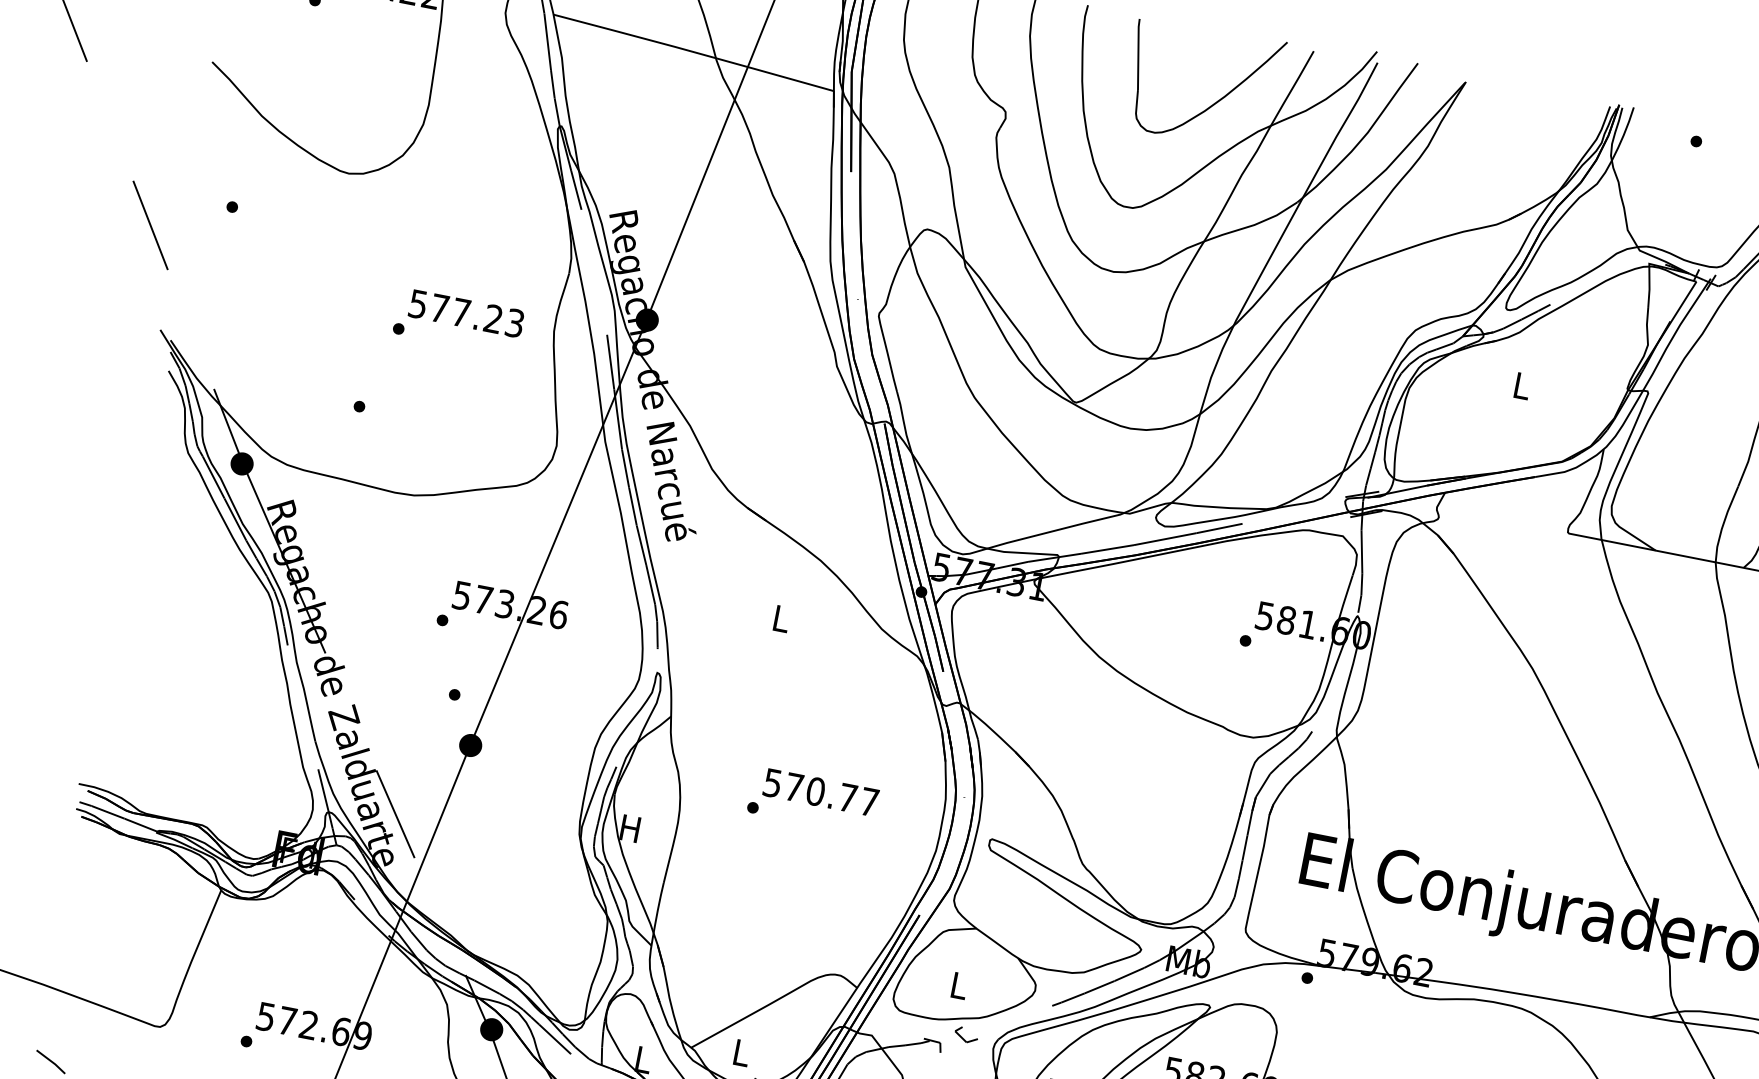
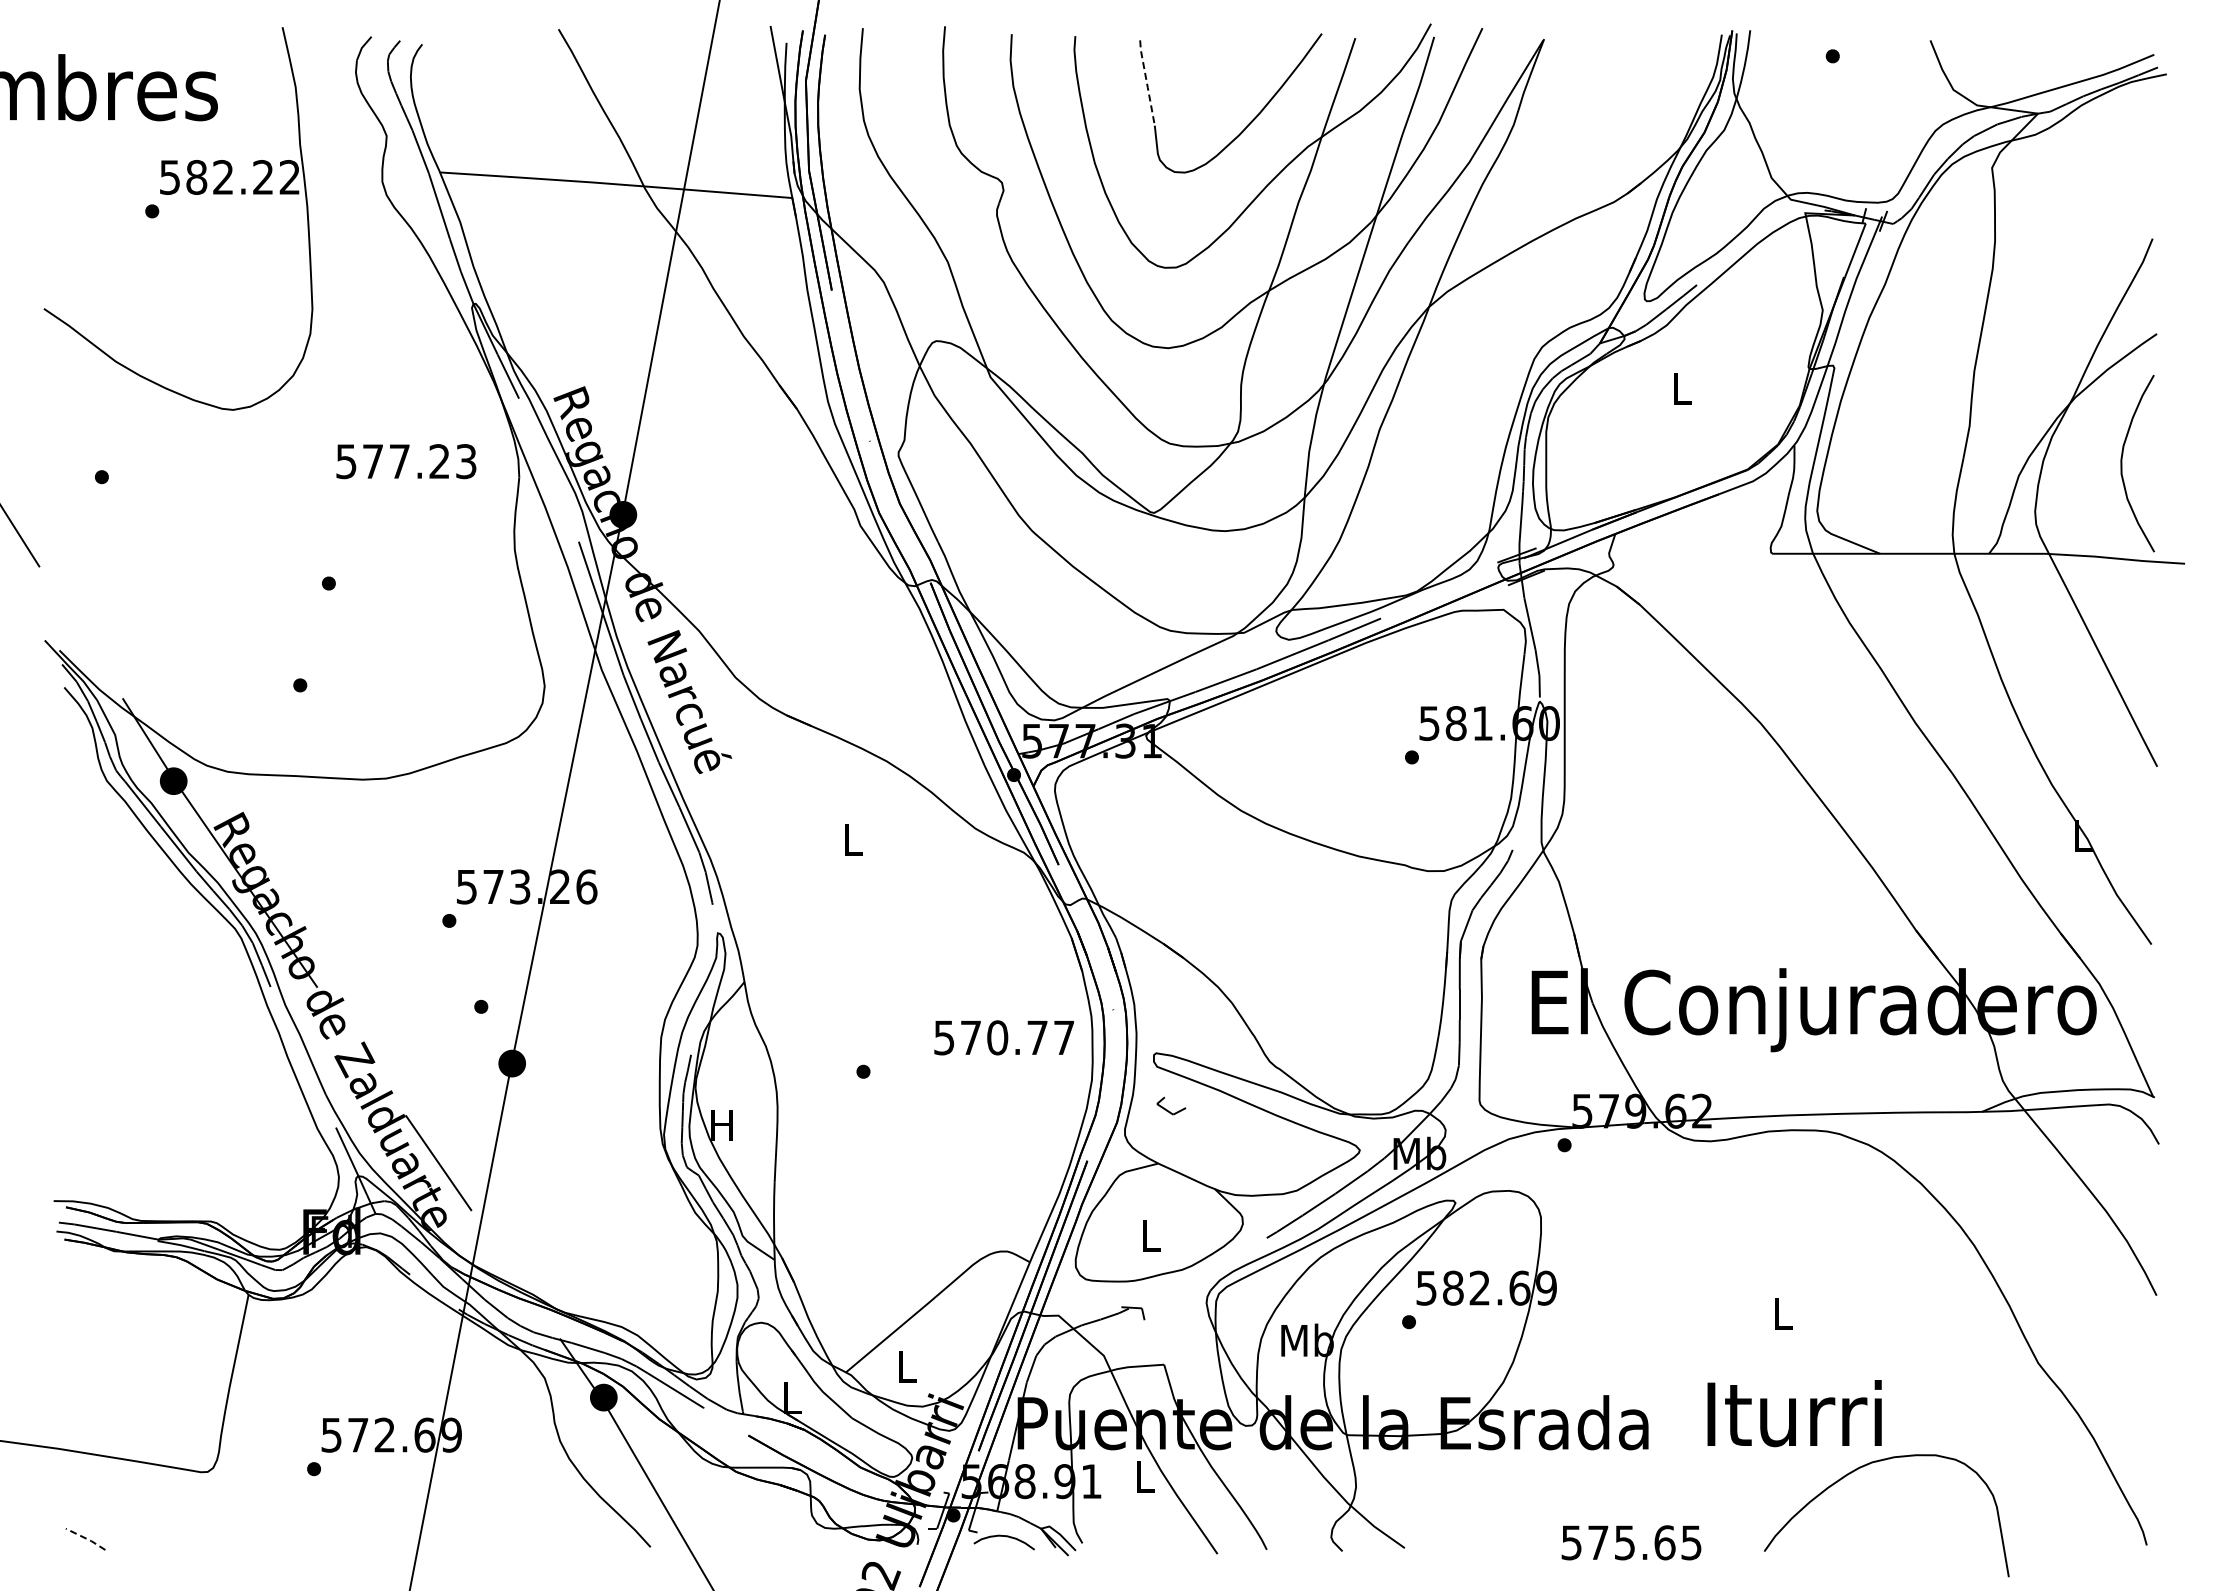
line: (1138, 53) -> (1146, 82), solid -> dashed
text: (466, 313) -> (406, 461), moved
text: (820, 792) -> (1003, 1037), moved
line: (962, 1037) -> (1167, 1109), moved
line: (51, 1061) -> (86, 1538), solid -> dashed

